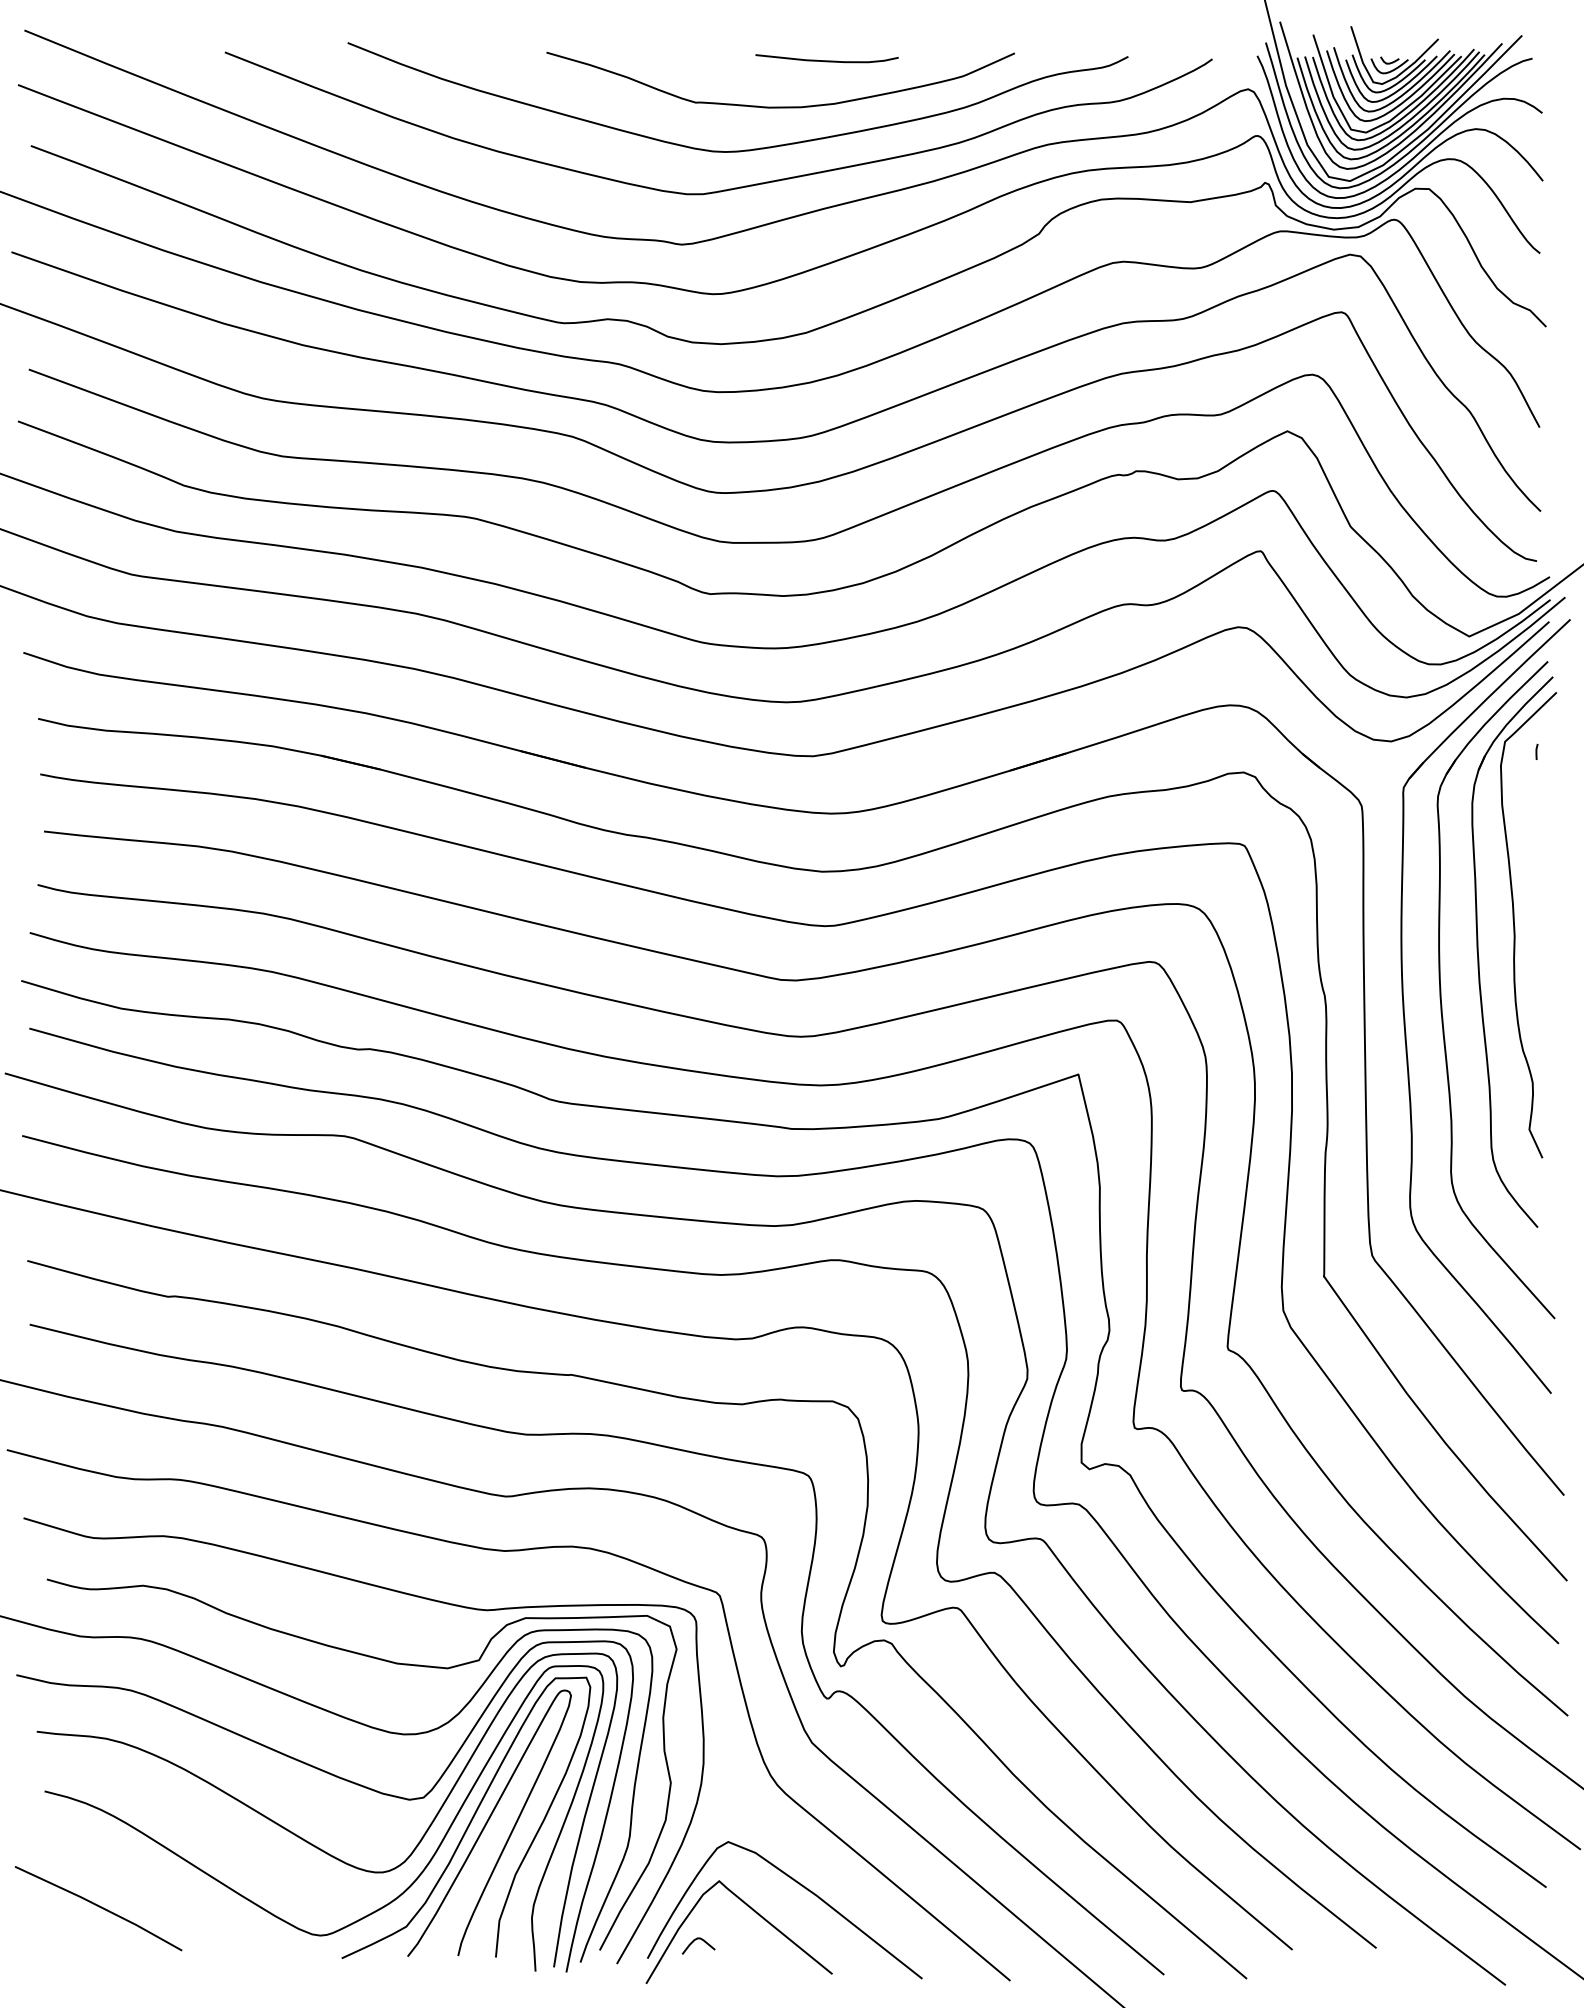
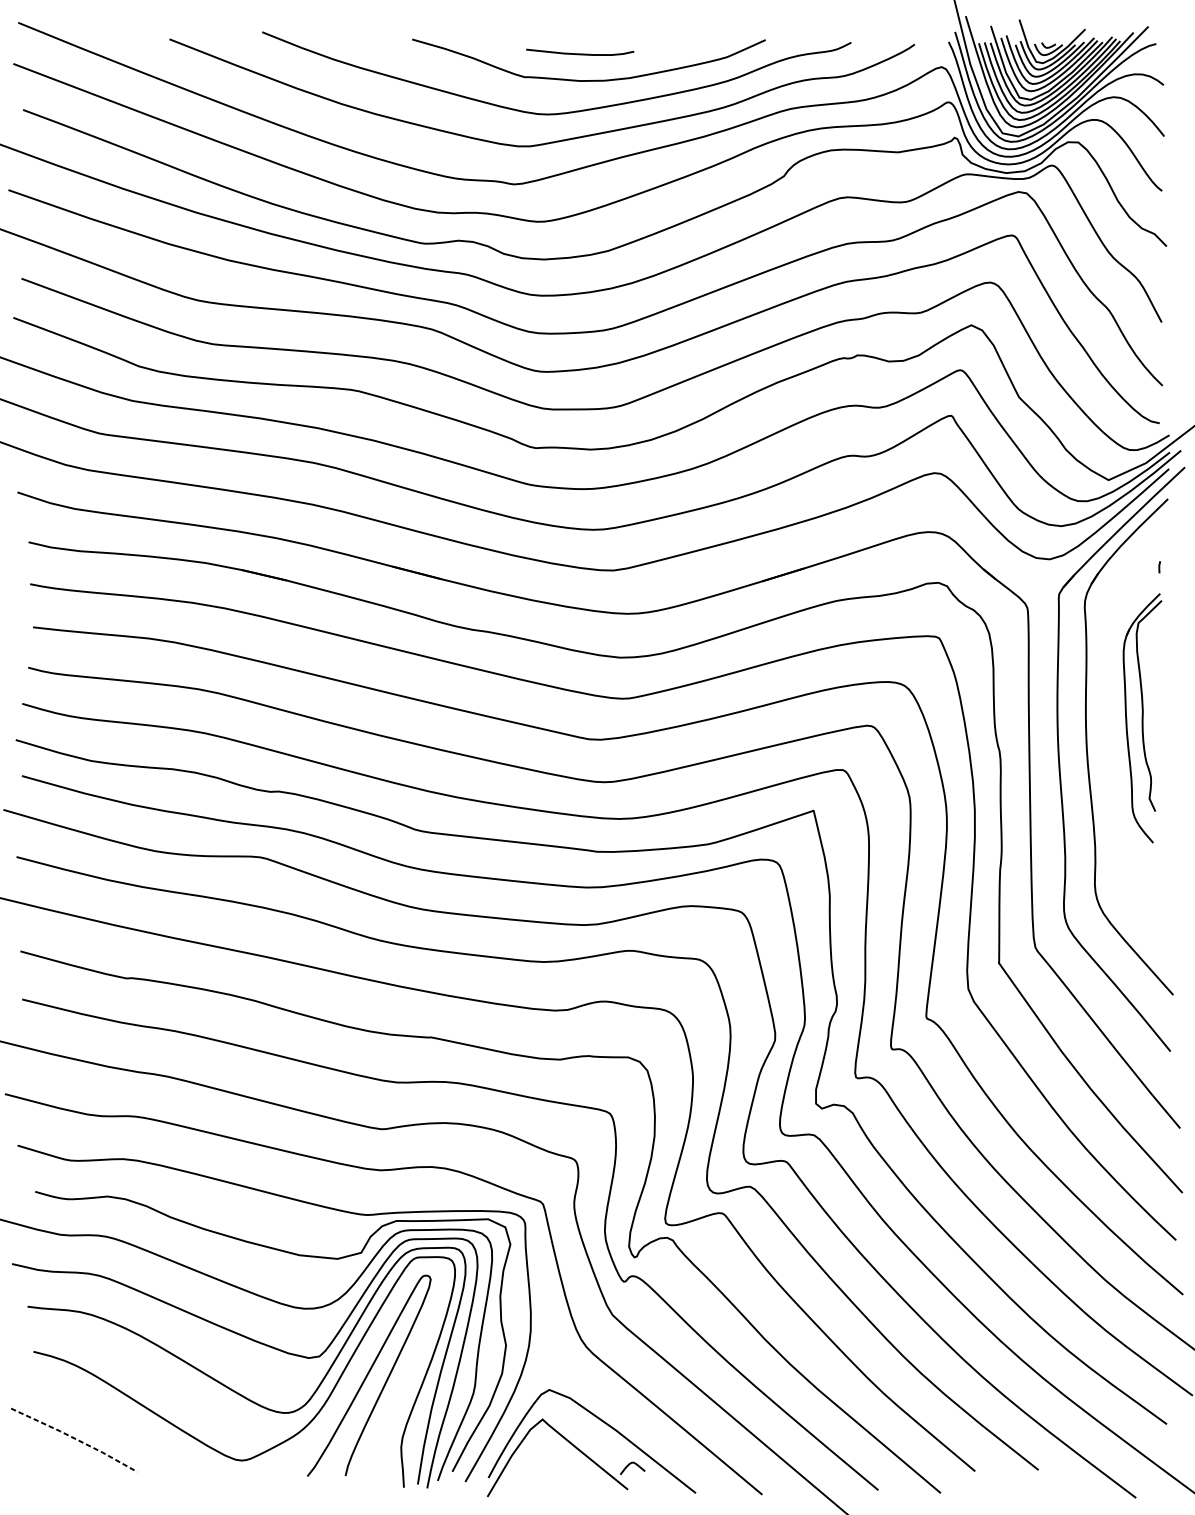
curve: (826, 60) -> (579, 53), moved
part: (1514, 951) -> (1142, 717), size x0.6
curve: (470, 1820) -> (354, 1373), removed
line: (100, 1906) -> (75, 1438), solid -> dashed
curve: (696, 1940) -> (631, 1464), moved

